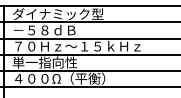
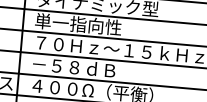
text: (44, 30) -> (77, 24), －５８ｄＢ -> 単一指向性
text: (44, 62) -> (73, 67), 単一指向性 -> －５８ｄＢ

